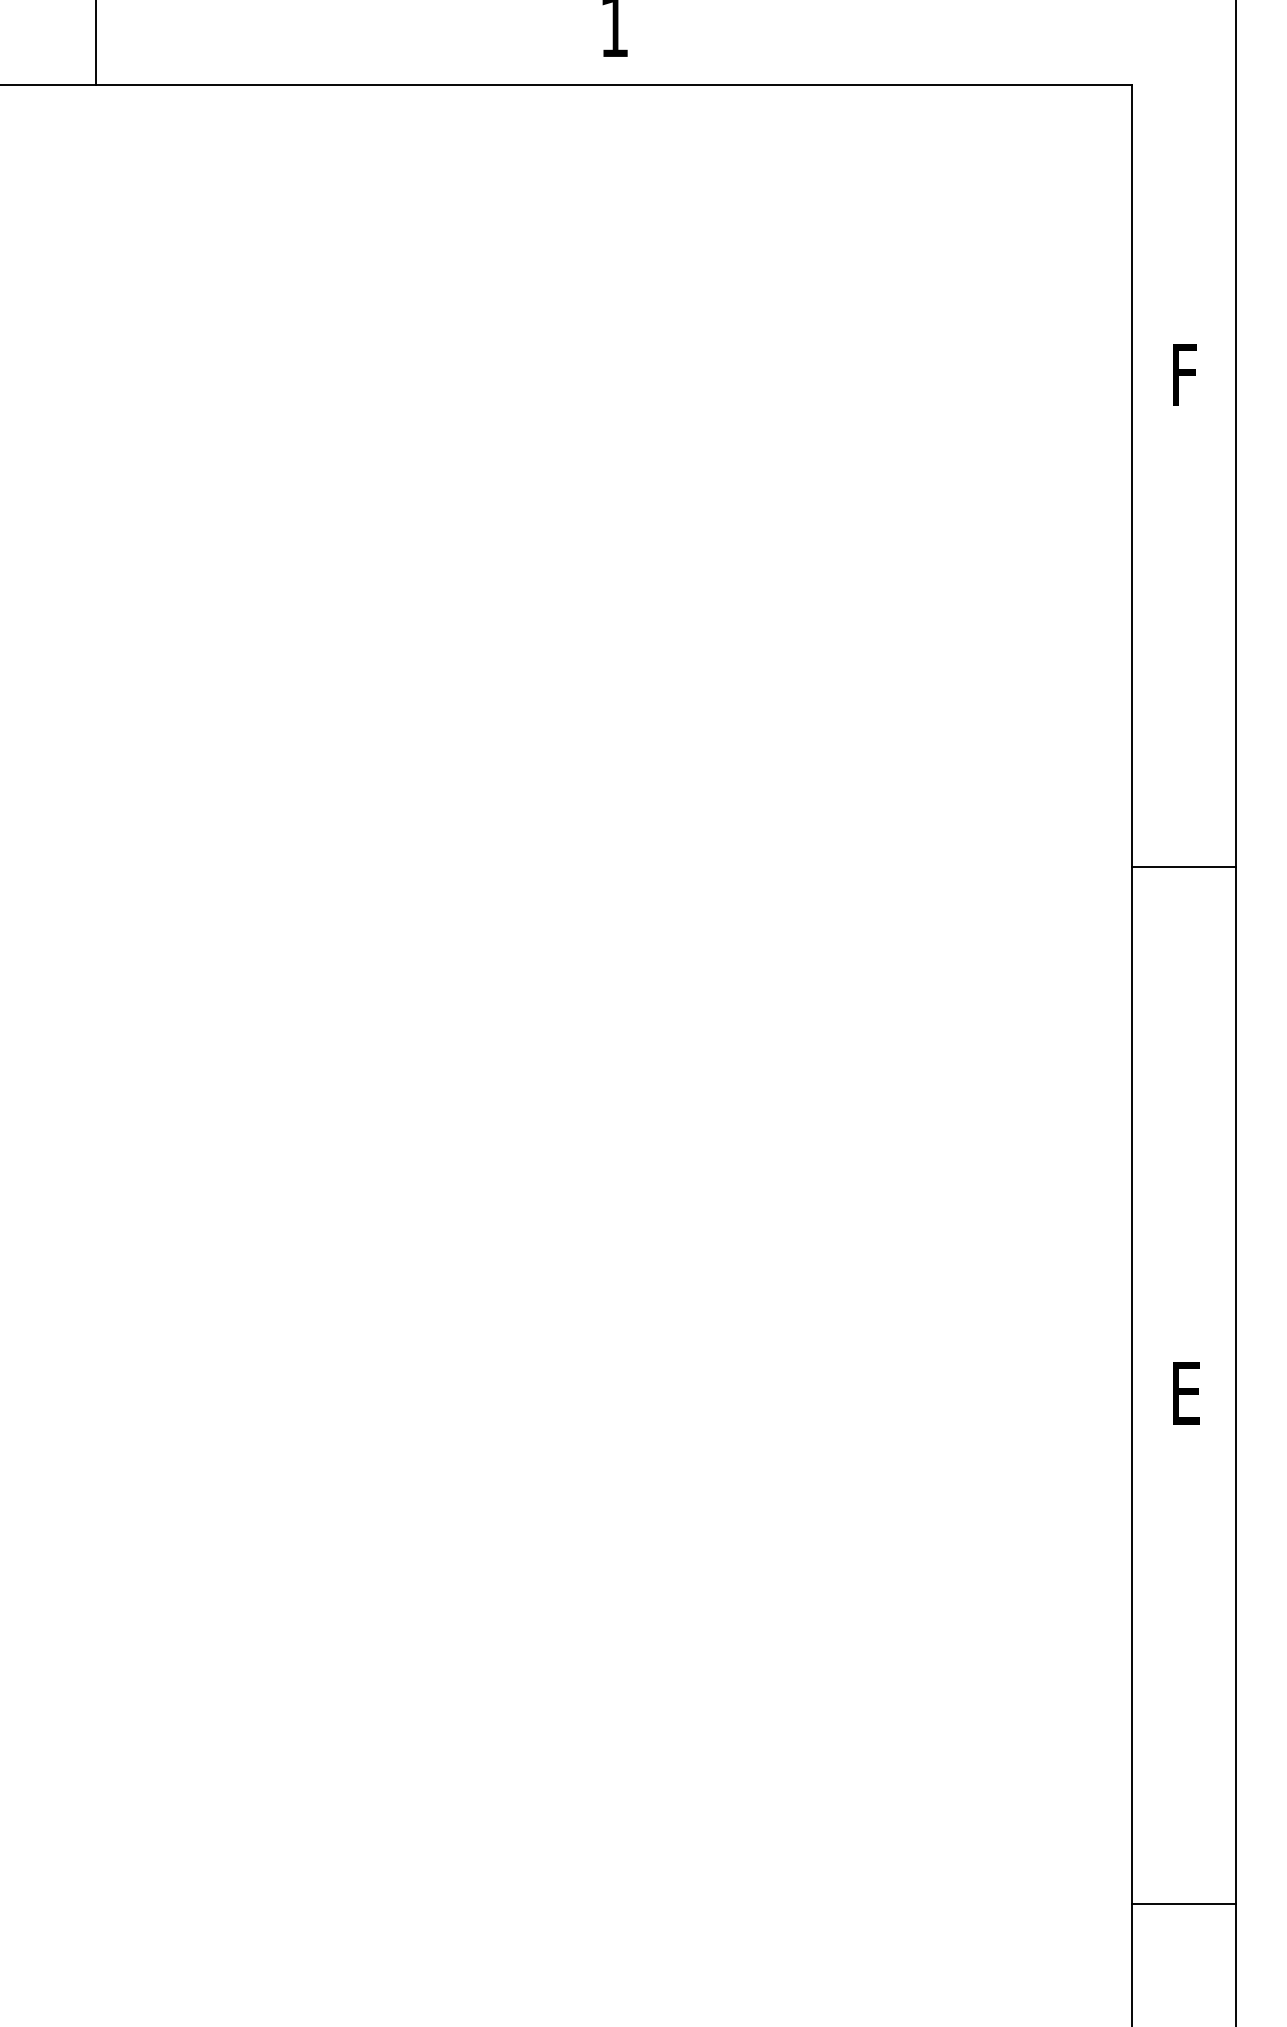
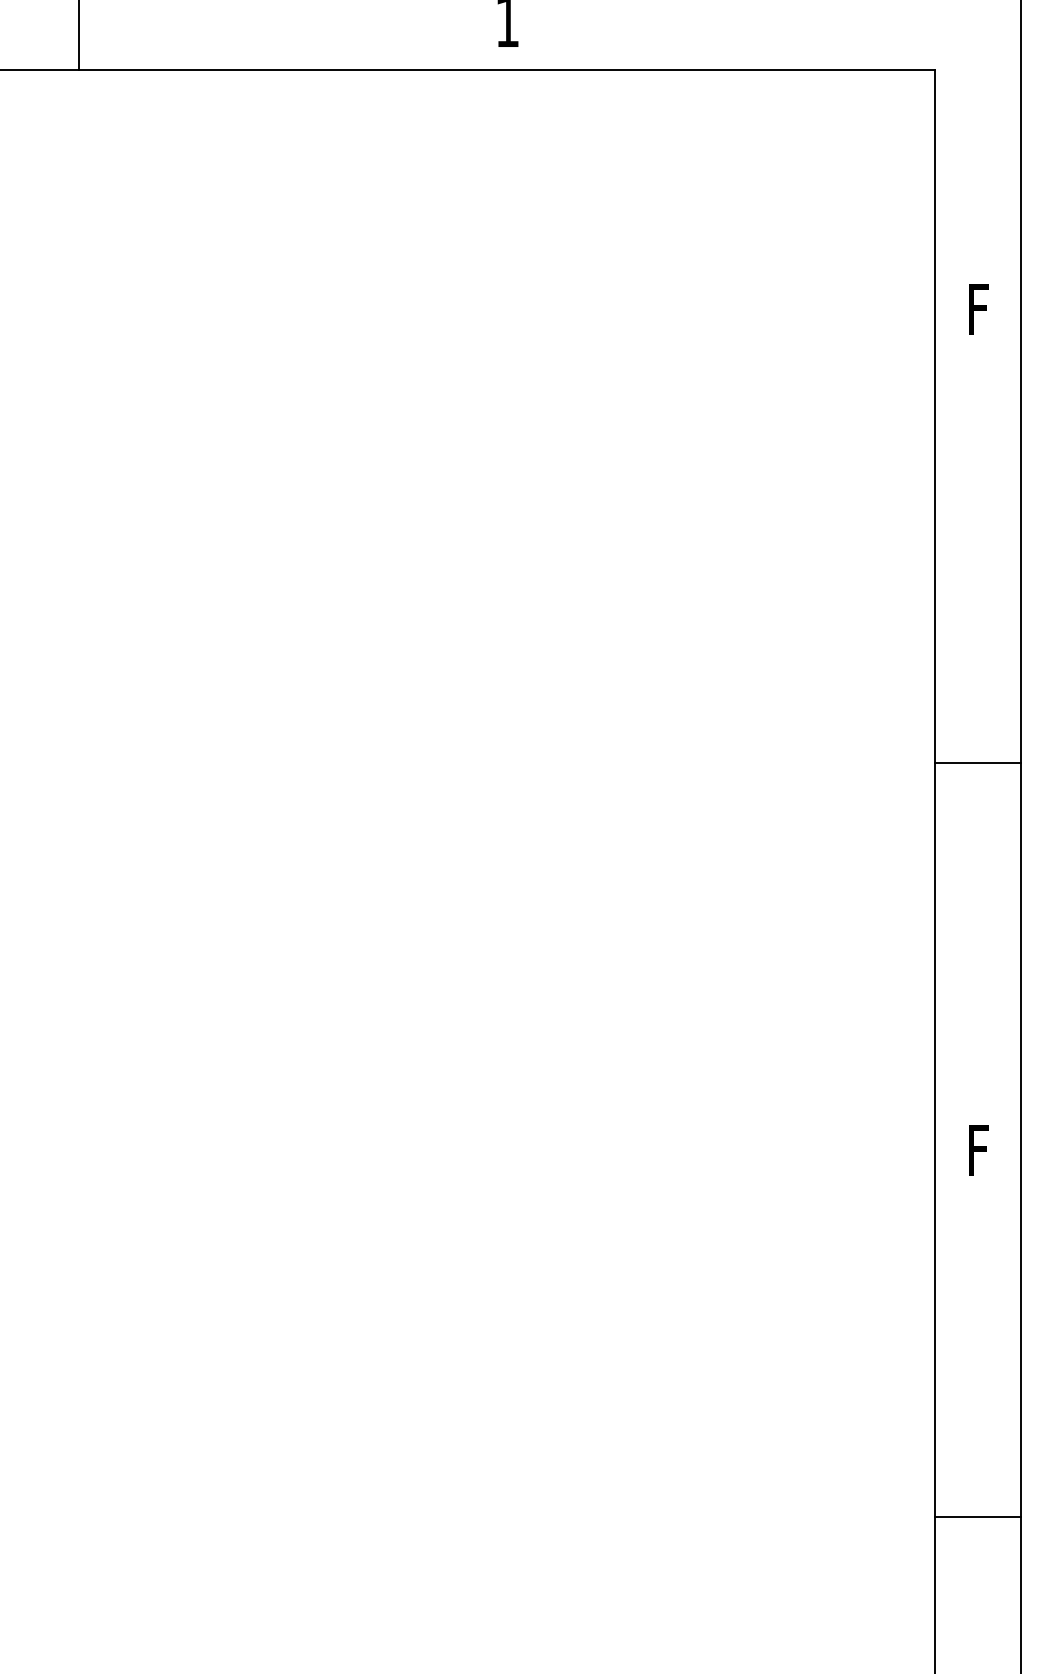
line: (1183, 867) -> (977, 762), moved
text: (1189, 1393) -> (982, 1150), E -> F
line: (1183, 1903) -> (977, 1516), moved

